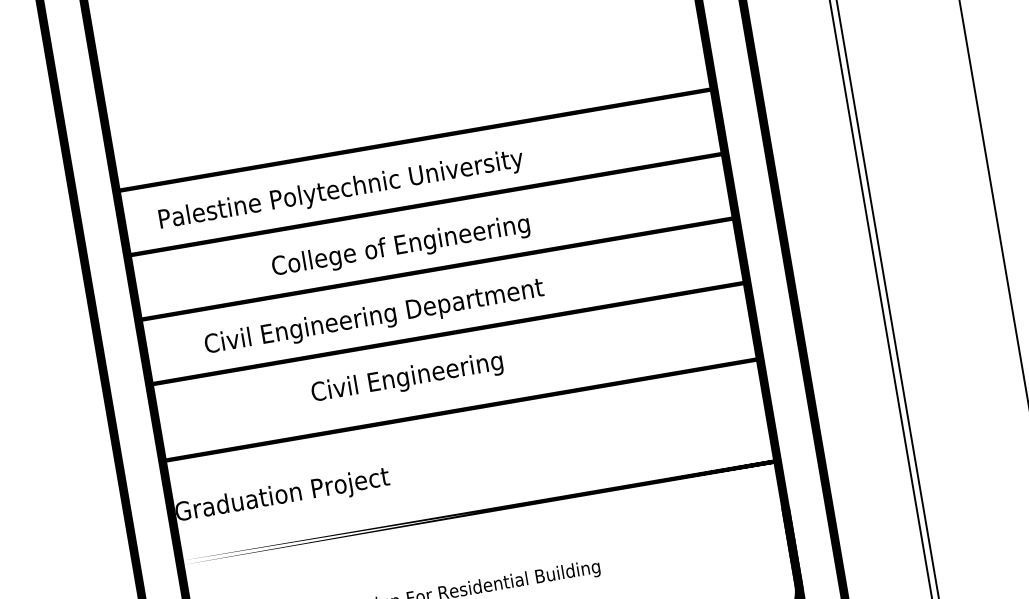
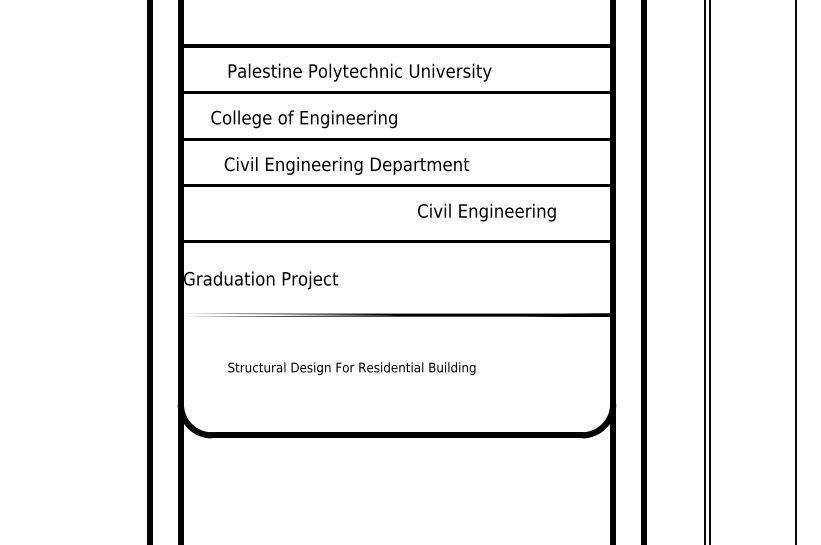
text: (340, 190) -> (359, 72), moved
text: (400, 247) -> (303, 119), moved
text: (406, 378) -> (486, 212), moved

